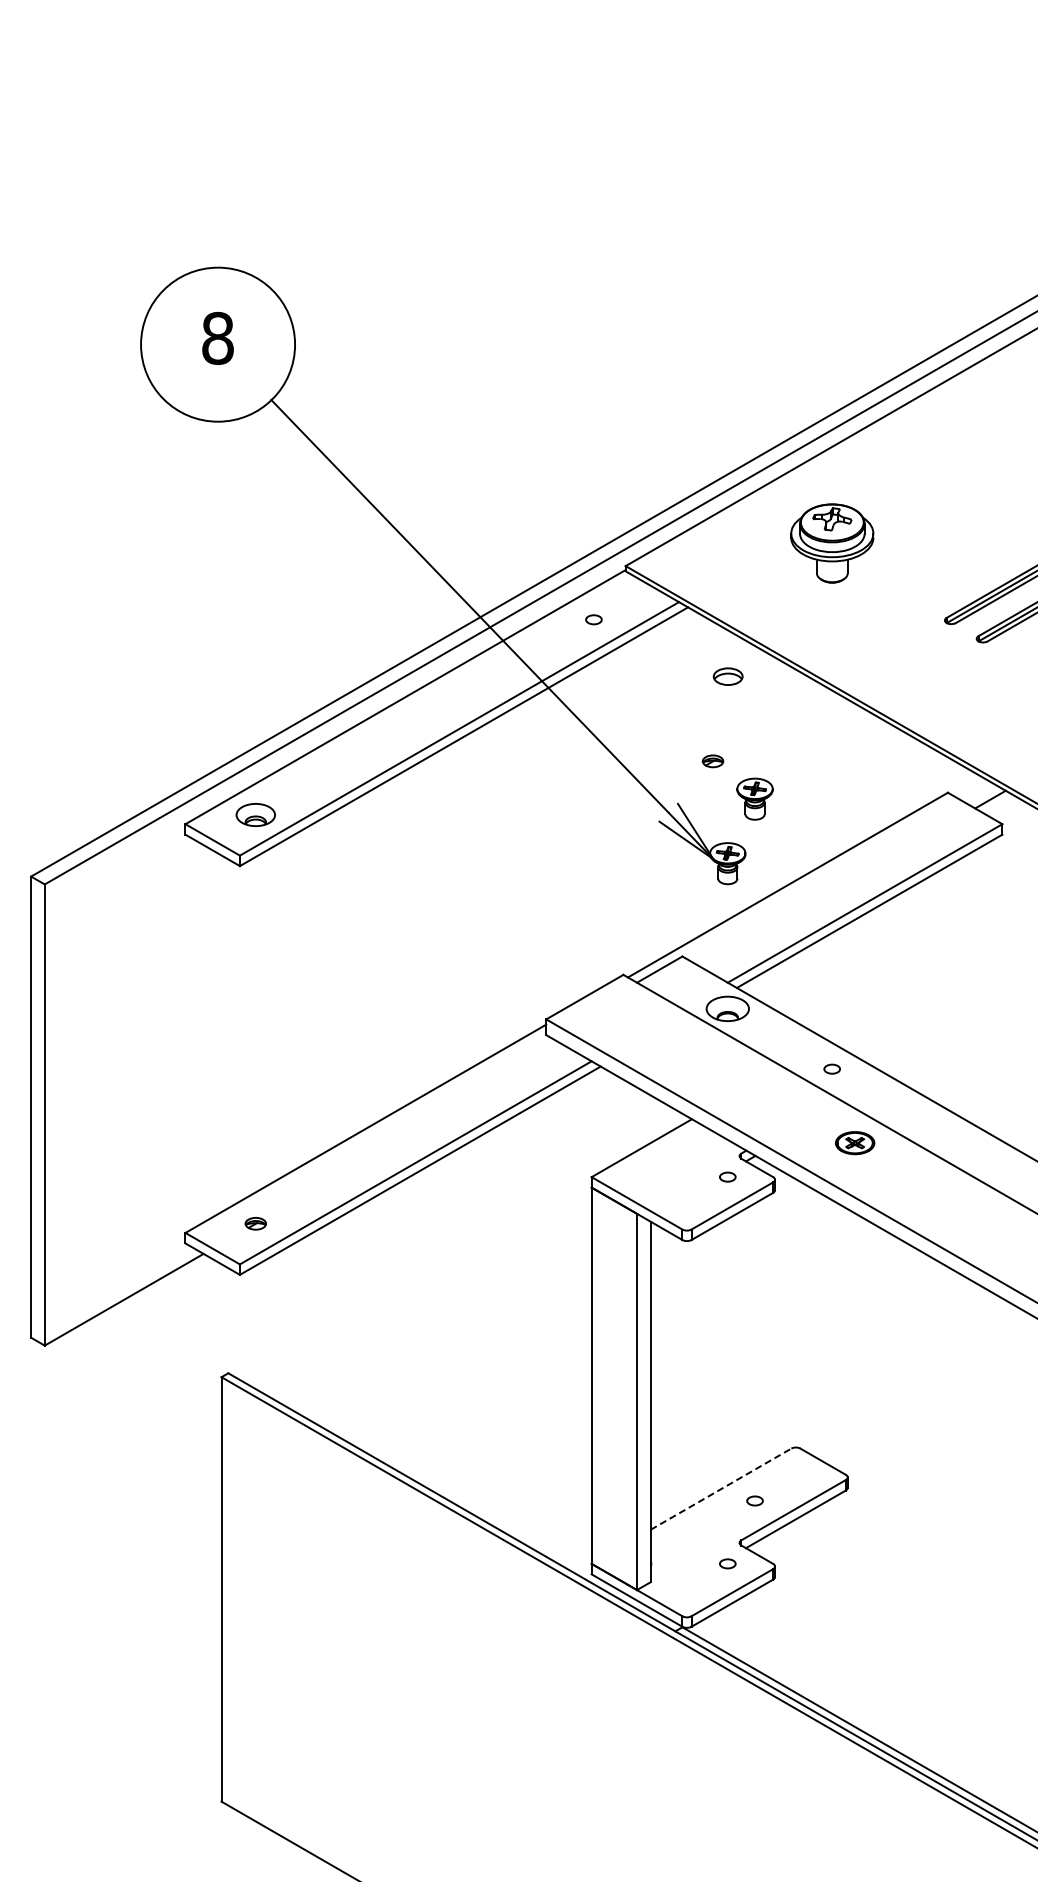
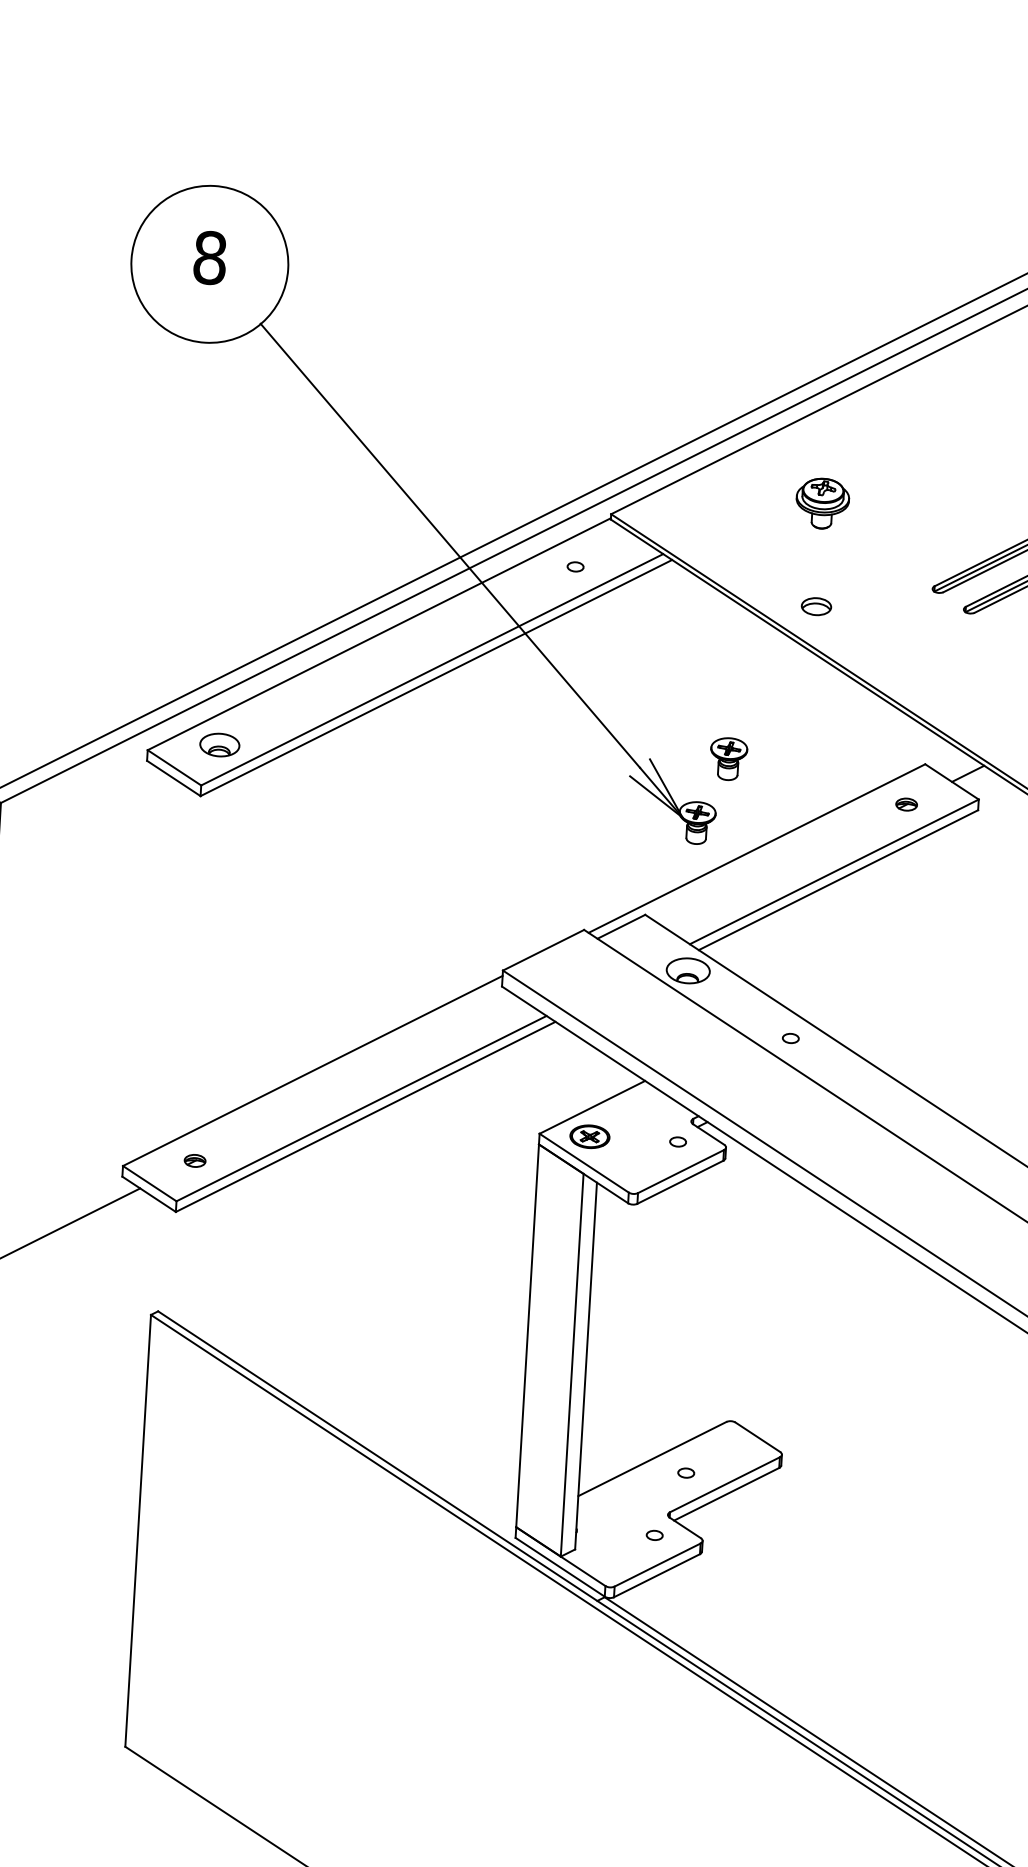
part: (831, 543) -> (821, 503), size x0.62
part: (727, 676) -> (815, 606), moved
part: (712, 761) -> (906, 804), moved
part: (855, 1143) -> (590, 1137), moved
line: (721, 1488) -> (652, 1458), dashed -> solid

